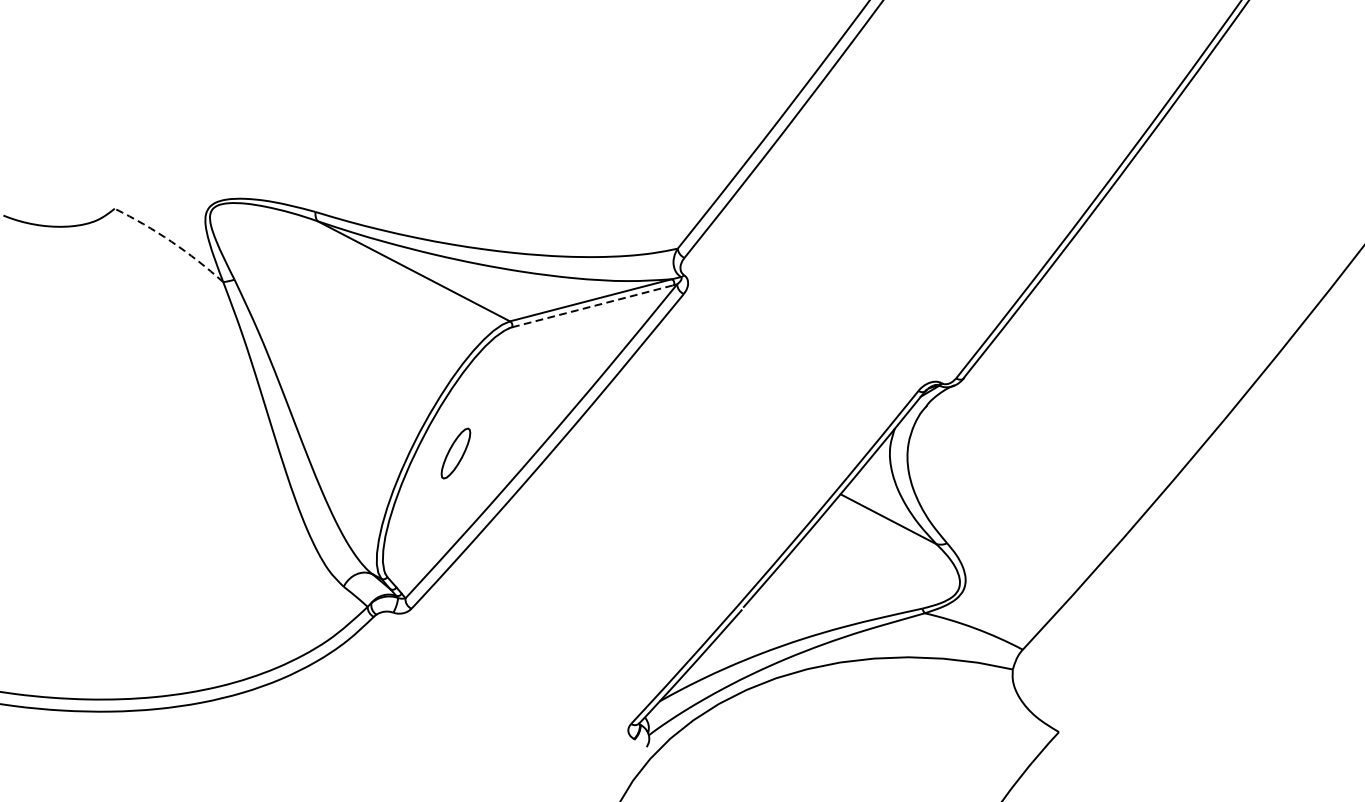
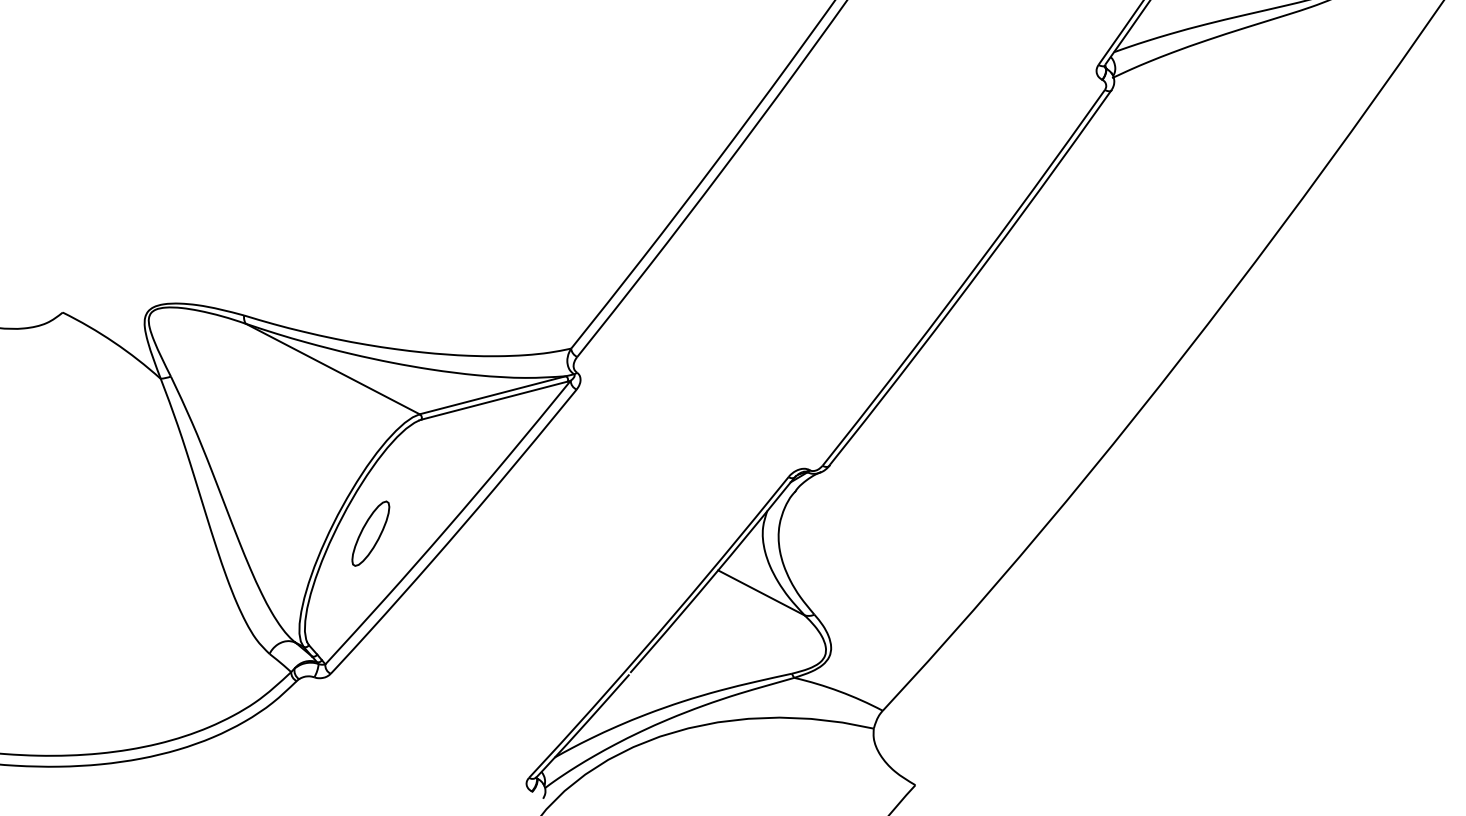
arc: (172, 241) -> (114, 342), dashed -> solid
line: (592, 306) -> (494, 400), dashed -> solid
part: (455, 453) -> (370, 533), size x1.43

